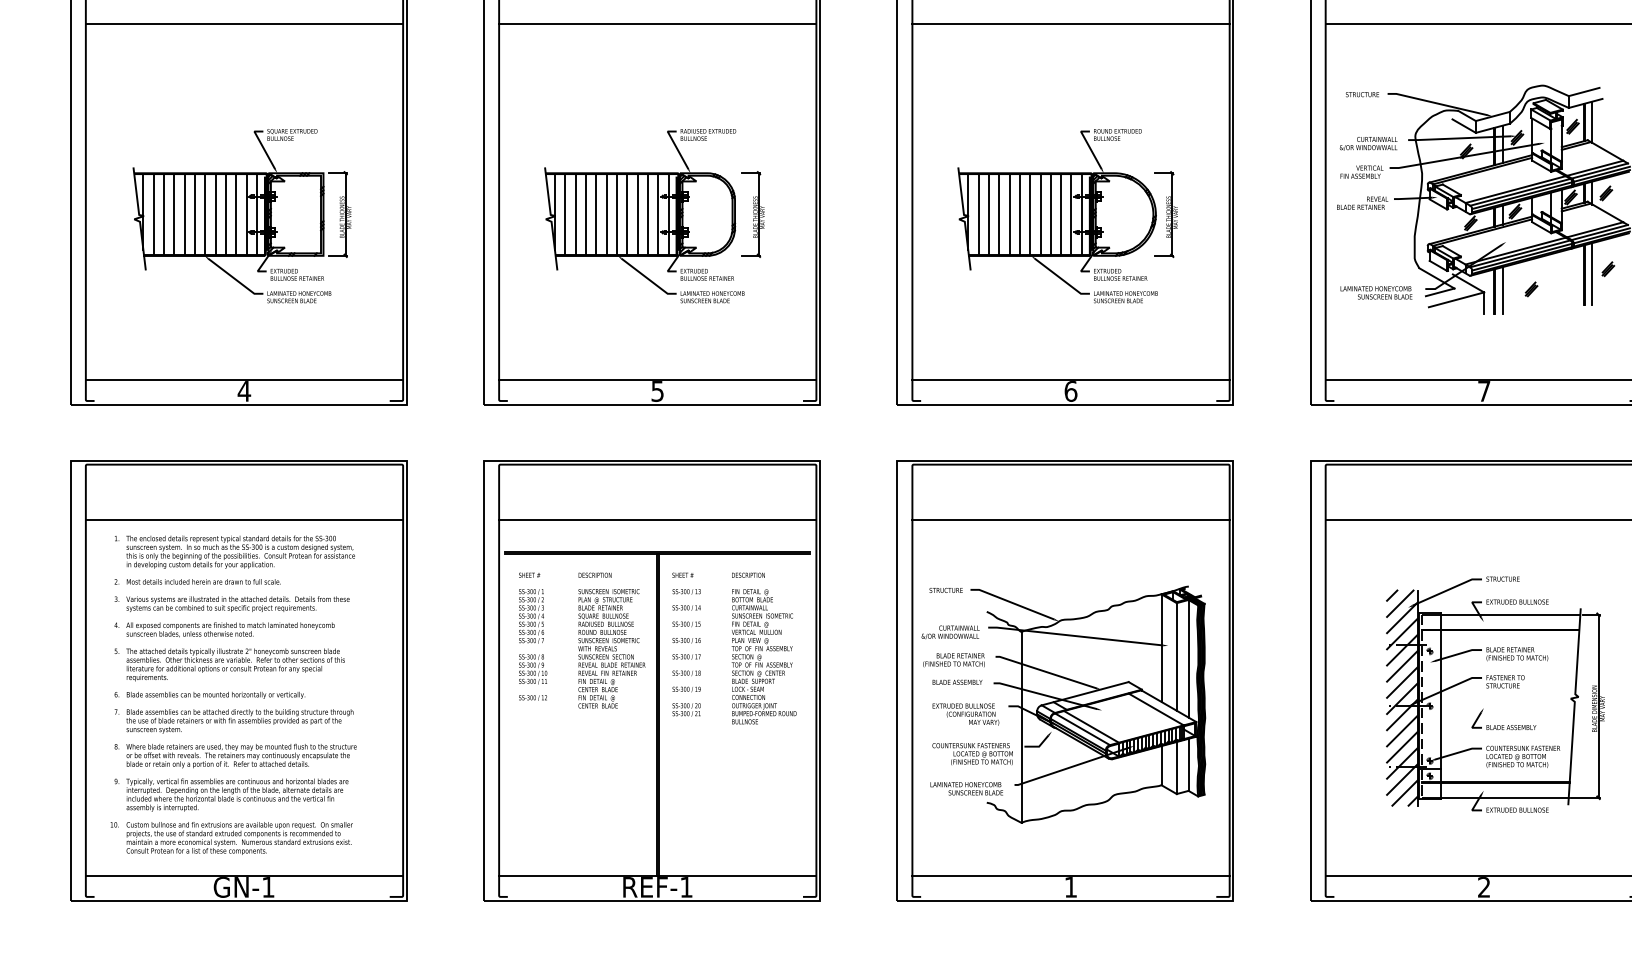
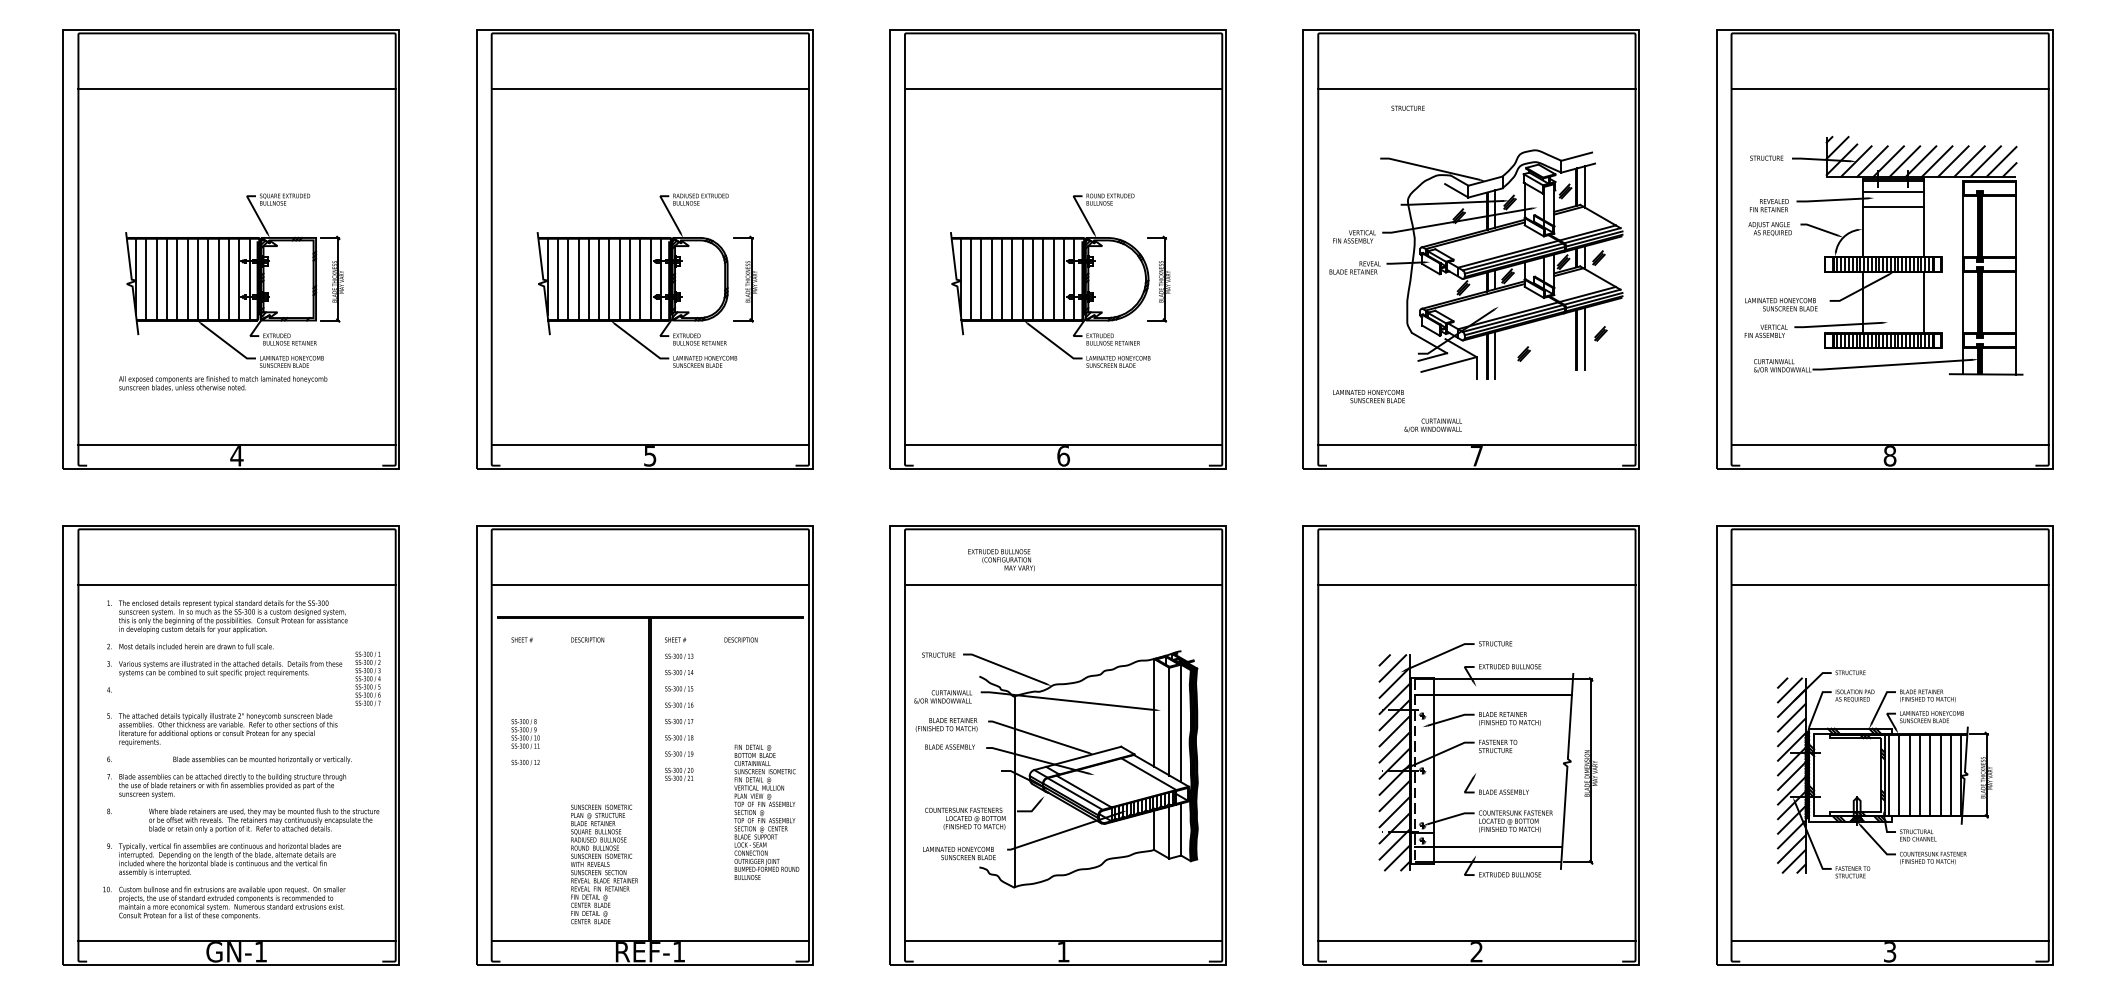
text: (1361, 93) -> (1407, 107), moved
text: (1367, 143) -> (1432, 425), moved
text: (1375, 292) -> (1368, 396), moved
text: (530, 615) -> (367, 678), moved
text: (230, 629) -> (223, 383), moved
text: (611, 648) -> (604, 864), moved
text: (763, 655) -> (766, 811), moved
text: (215, 694) -> (262, 759), moved
text: (965, 714) -> (1001, 560), moved
text: (241, 755) -> (264, 820), moved

